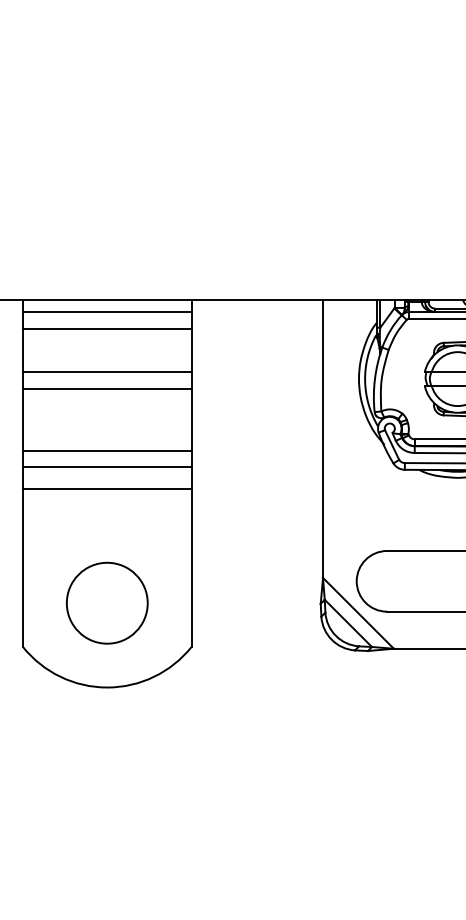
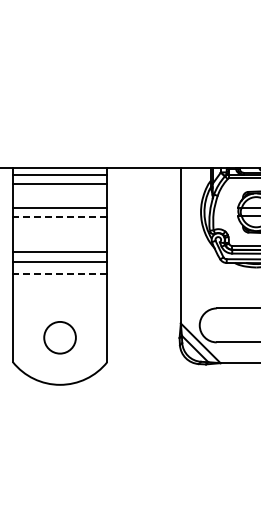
line: (106, 388) -> (59, 217), solid -> dashed
line: (106, 488) -> (59, 273), solid -> dashed
circle: (106, 602) -> (59, 337), size x0.7

